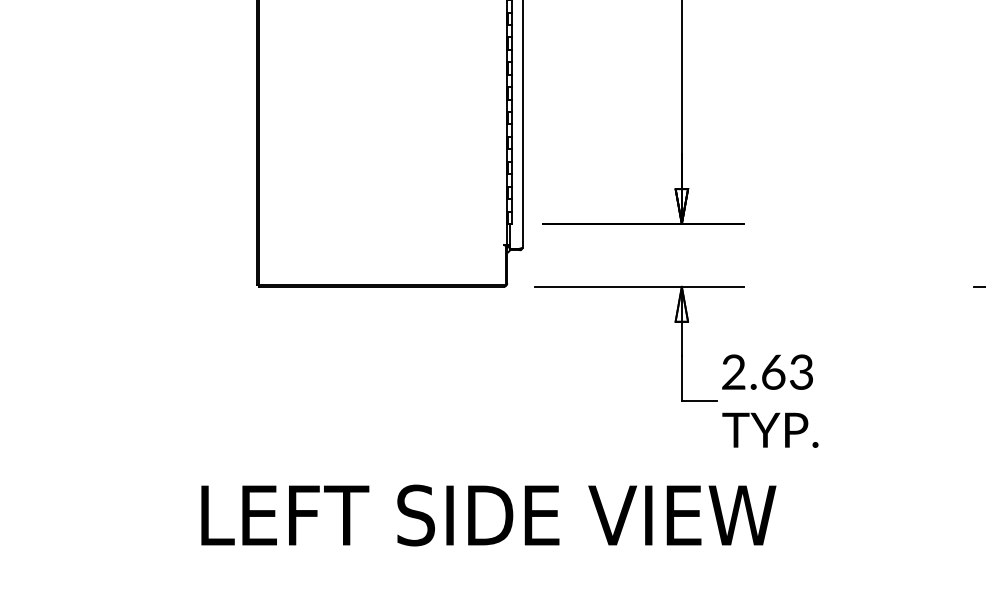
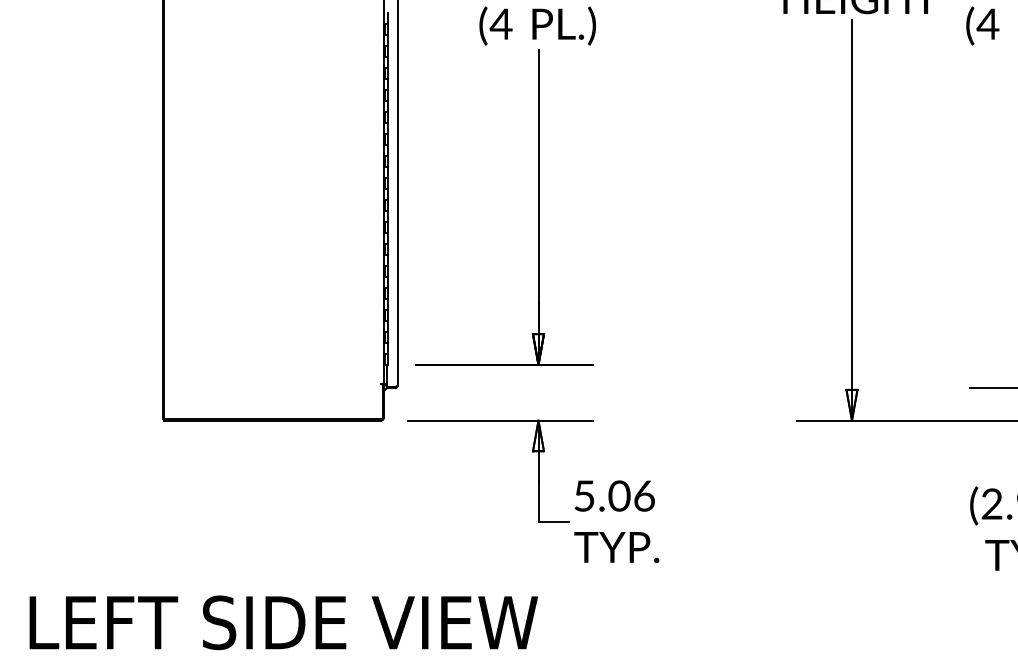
text: (767, 371) -> (614, 495), 2.63 -> 5.06
text: (488, 515) -> (283, 622), moved

